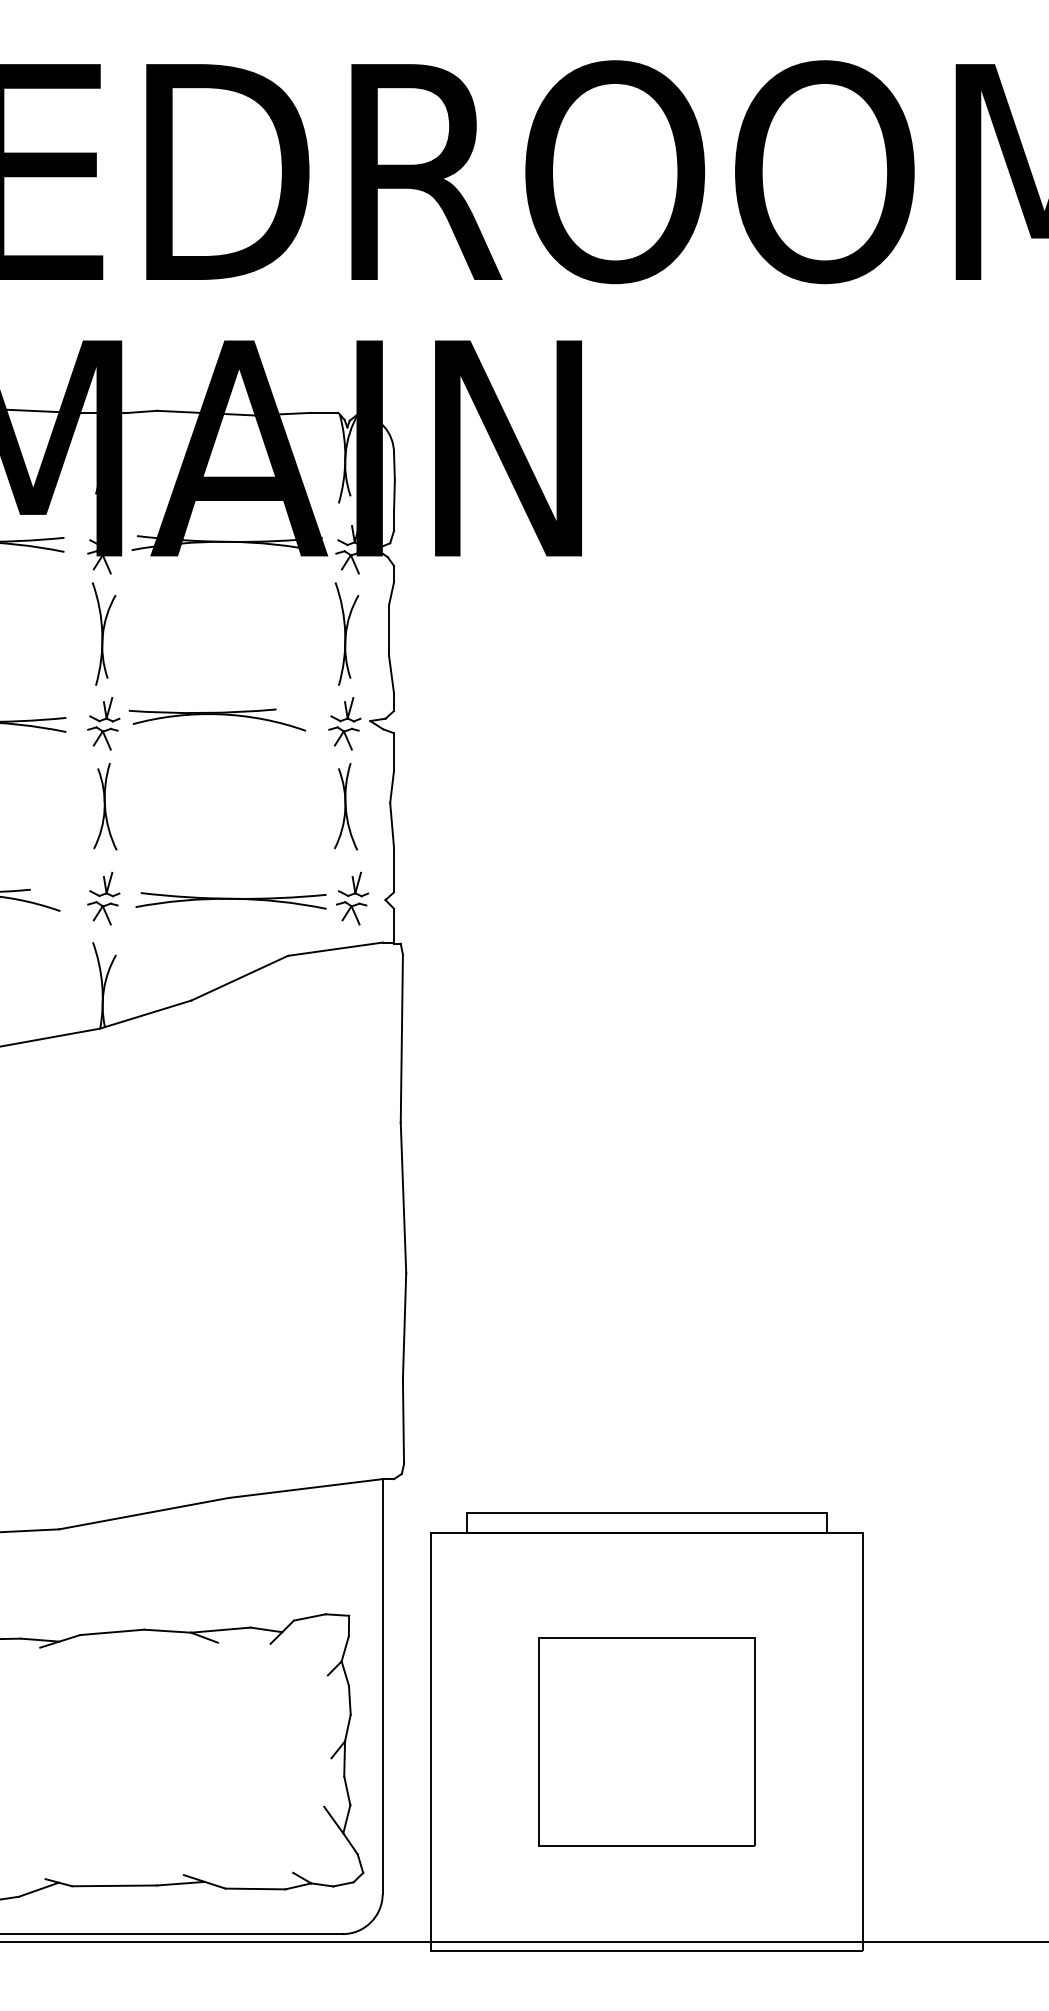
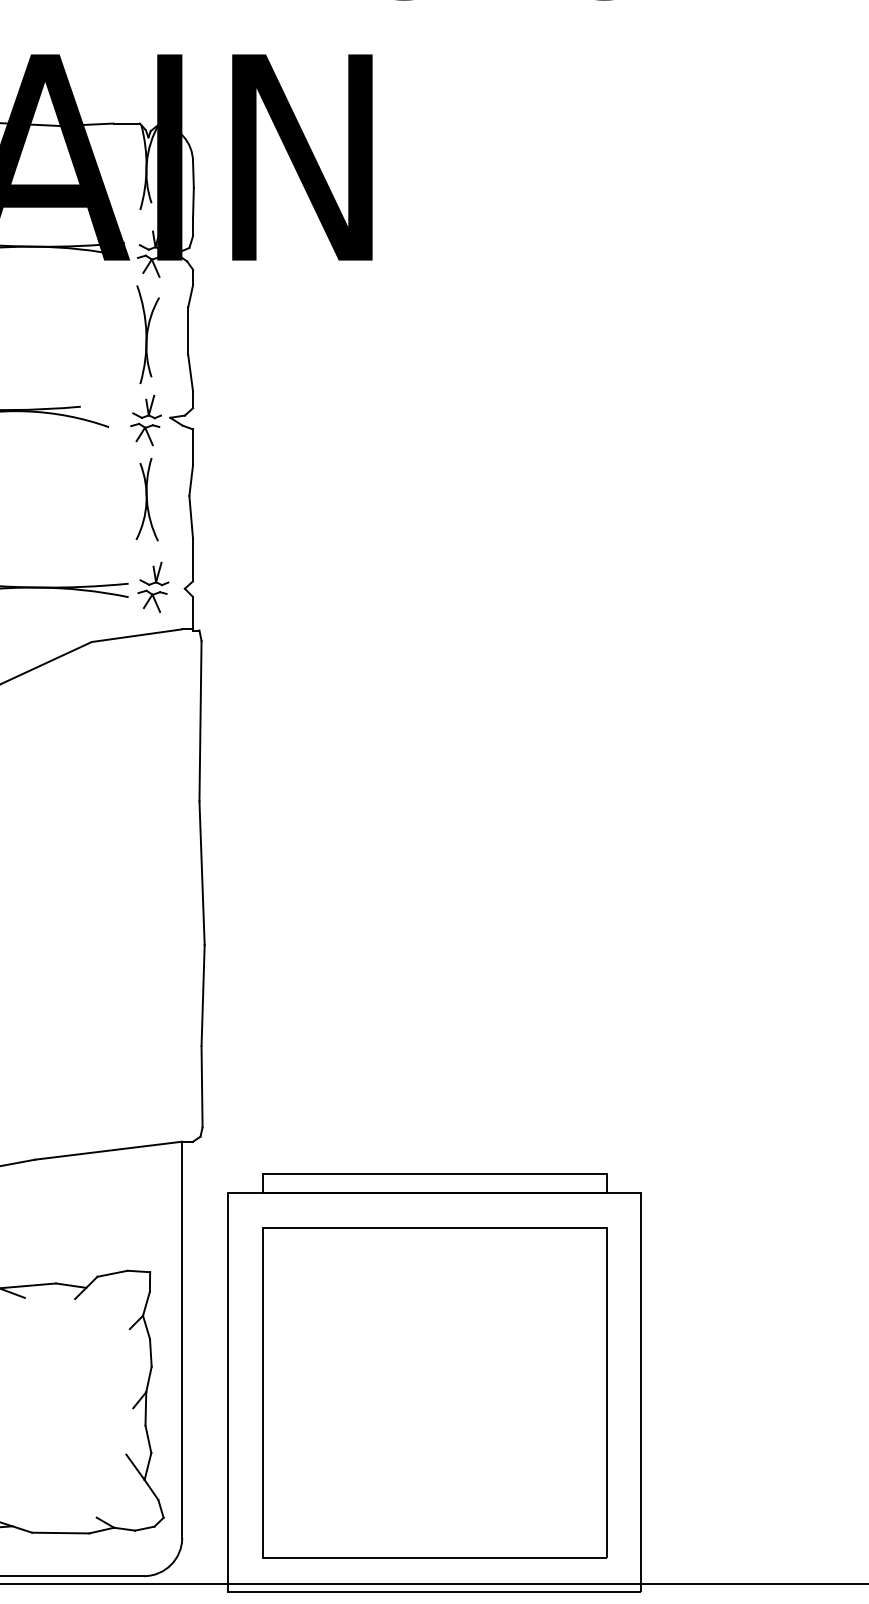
part: (646, 1741) -> (434, 1392), size x1.67

